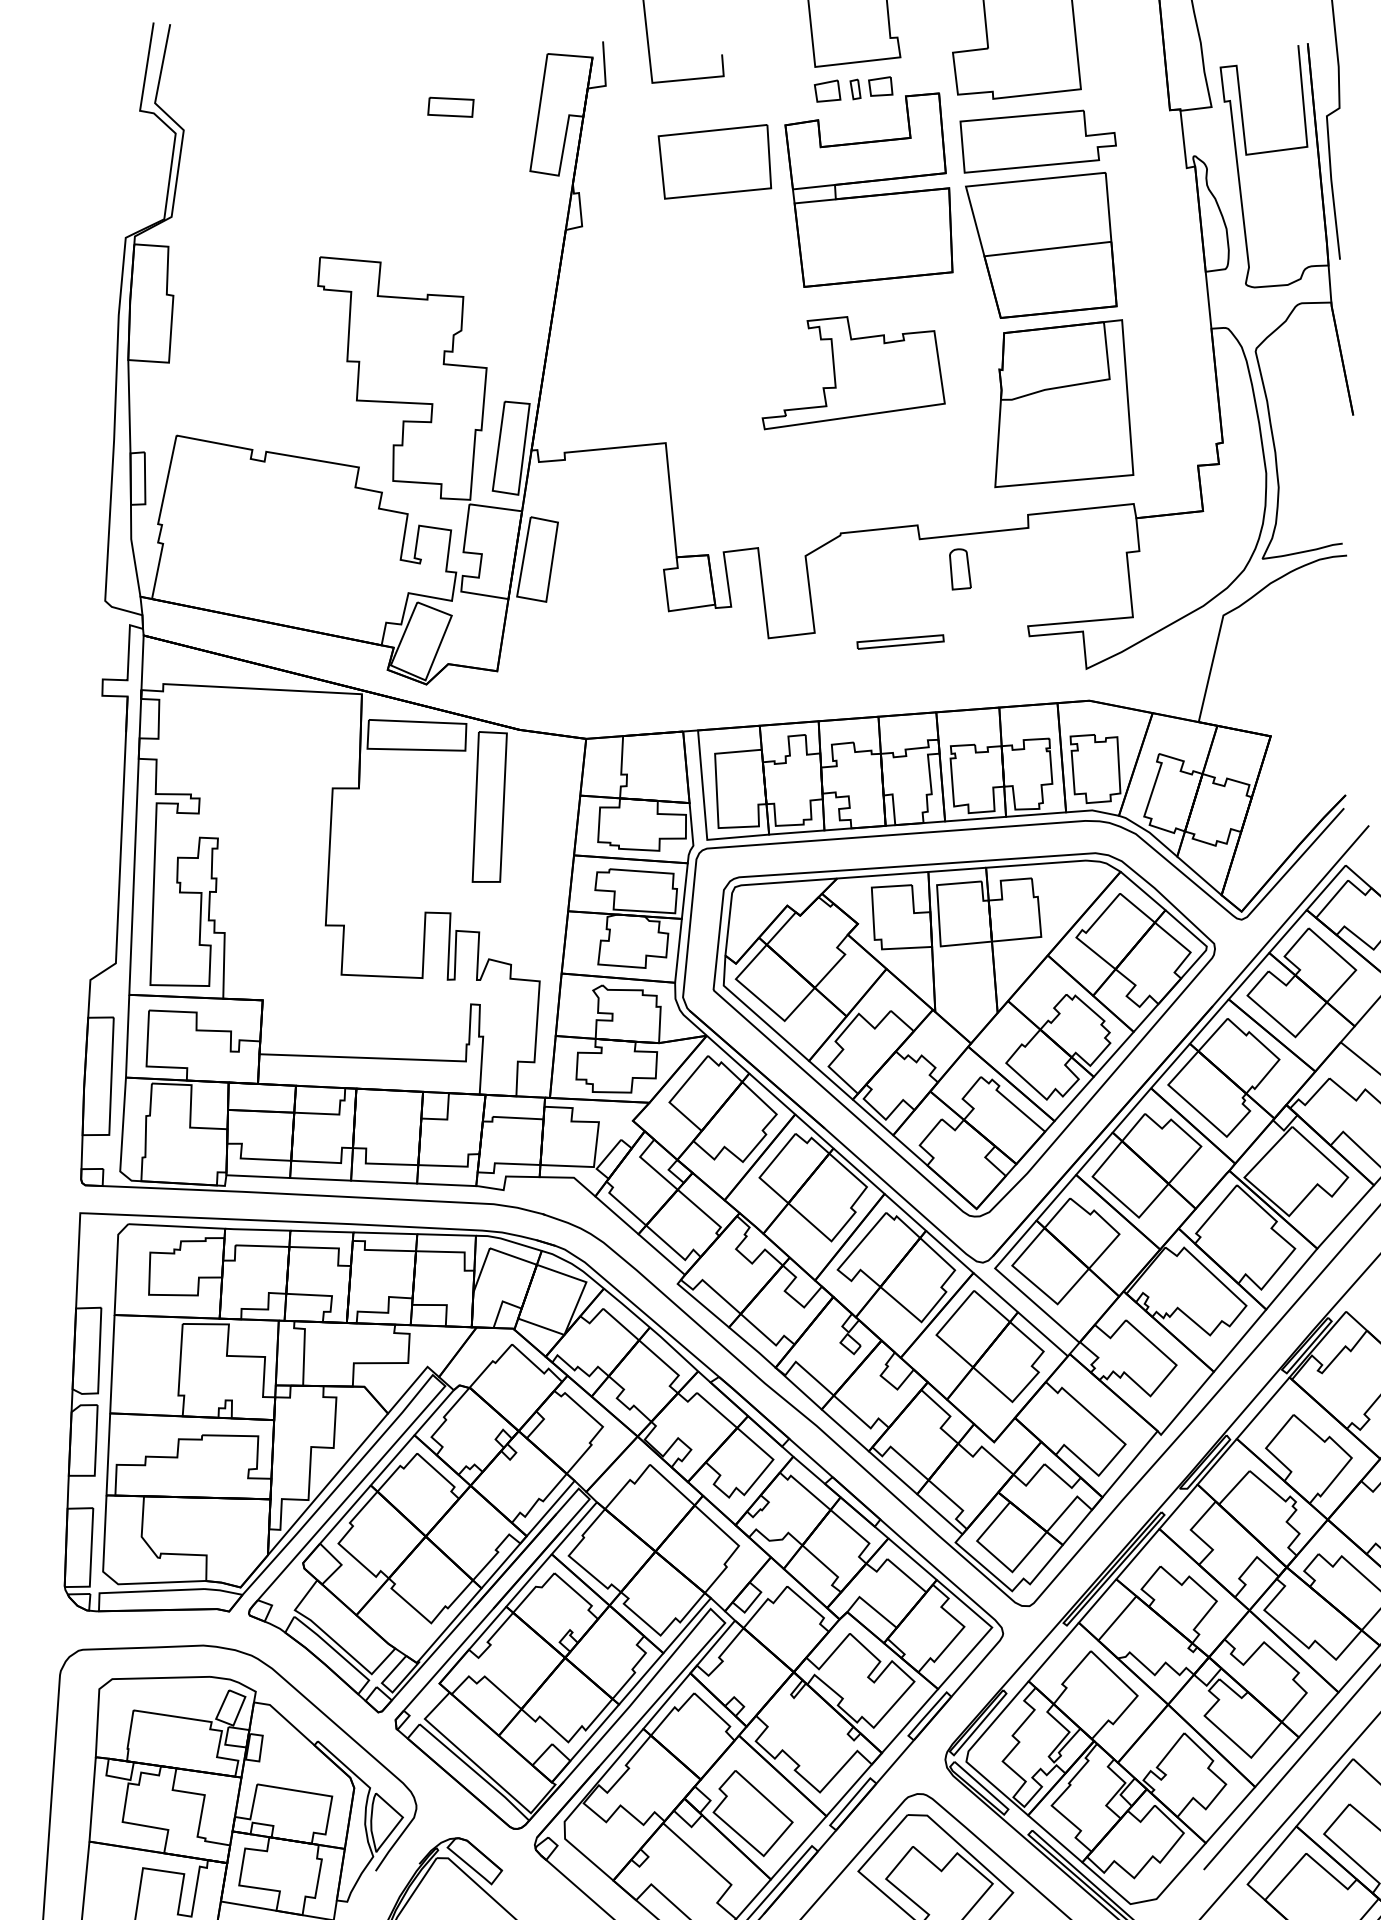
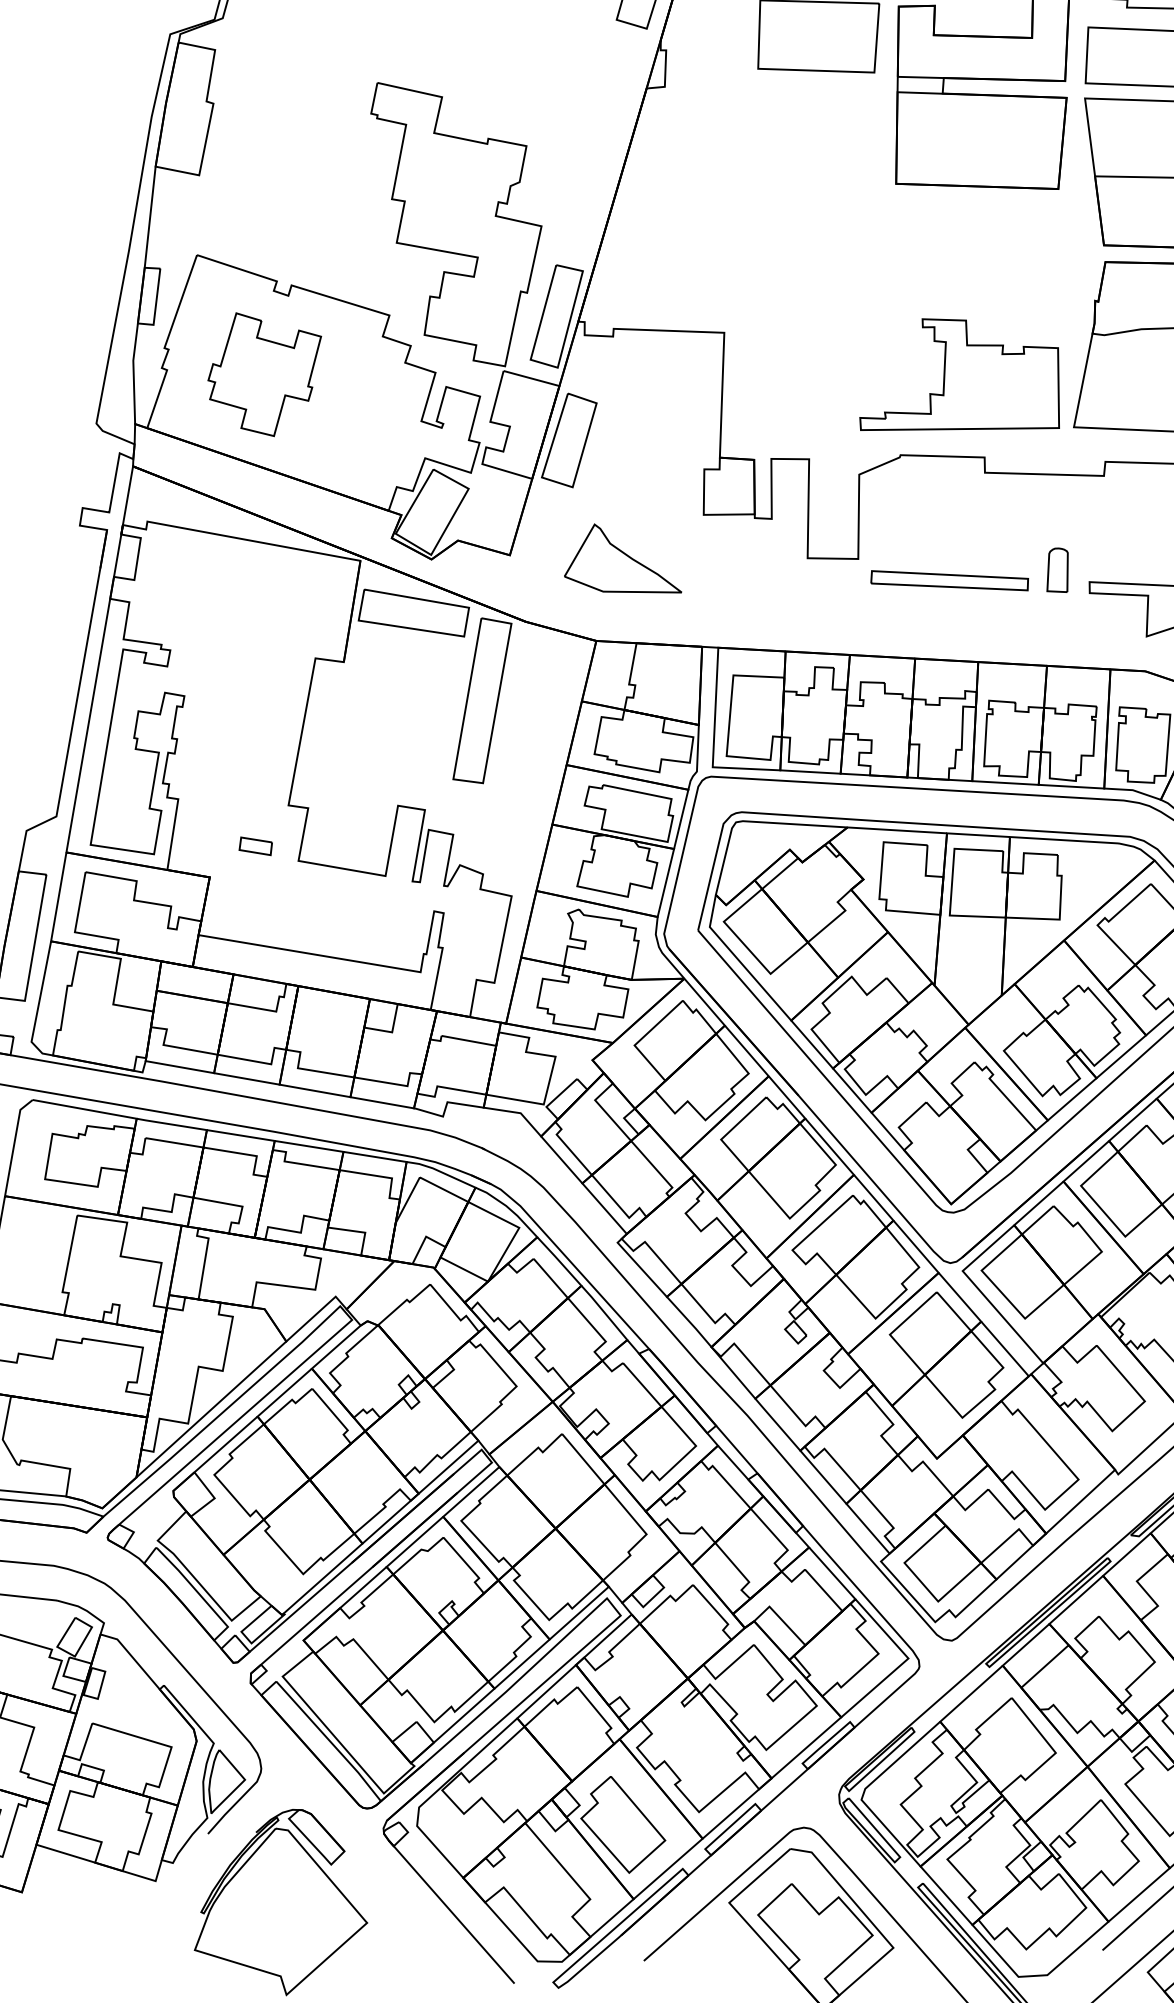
part: (853, 373) -> (964, 382), moved
part: (250, 536) -> (262, 374), added
part: (960, 569) -> (1058, 570), moved
part: (900, 641) -> (949, 580), size x1.67
part: (603, 662) -> (625, 560), added
part: (300, 966) -> (255, 846), added

